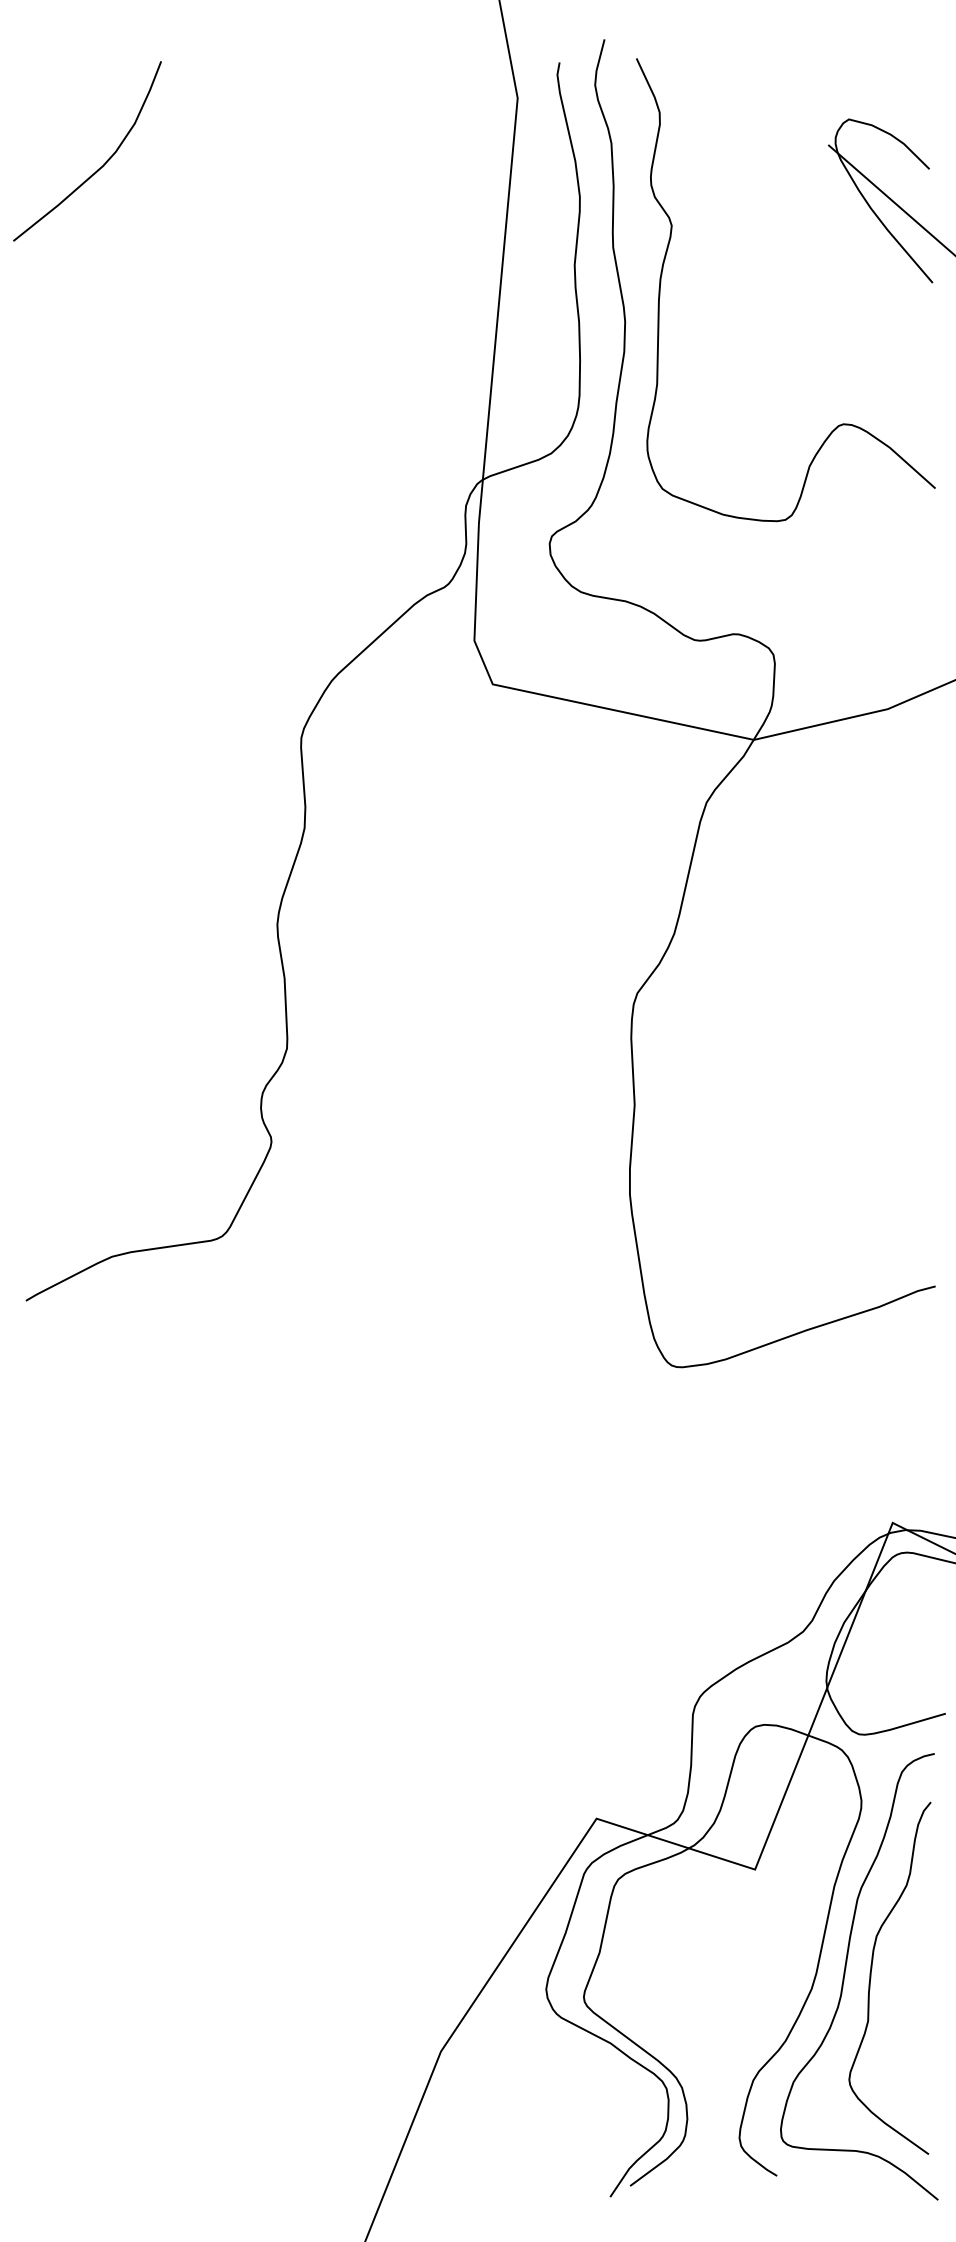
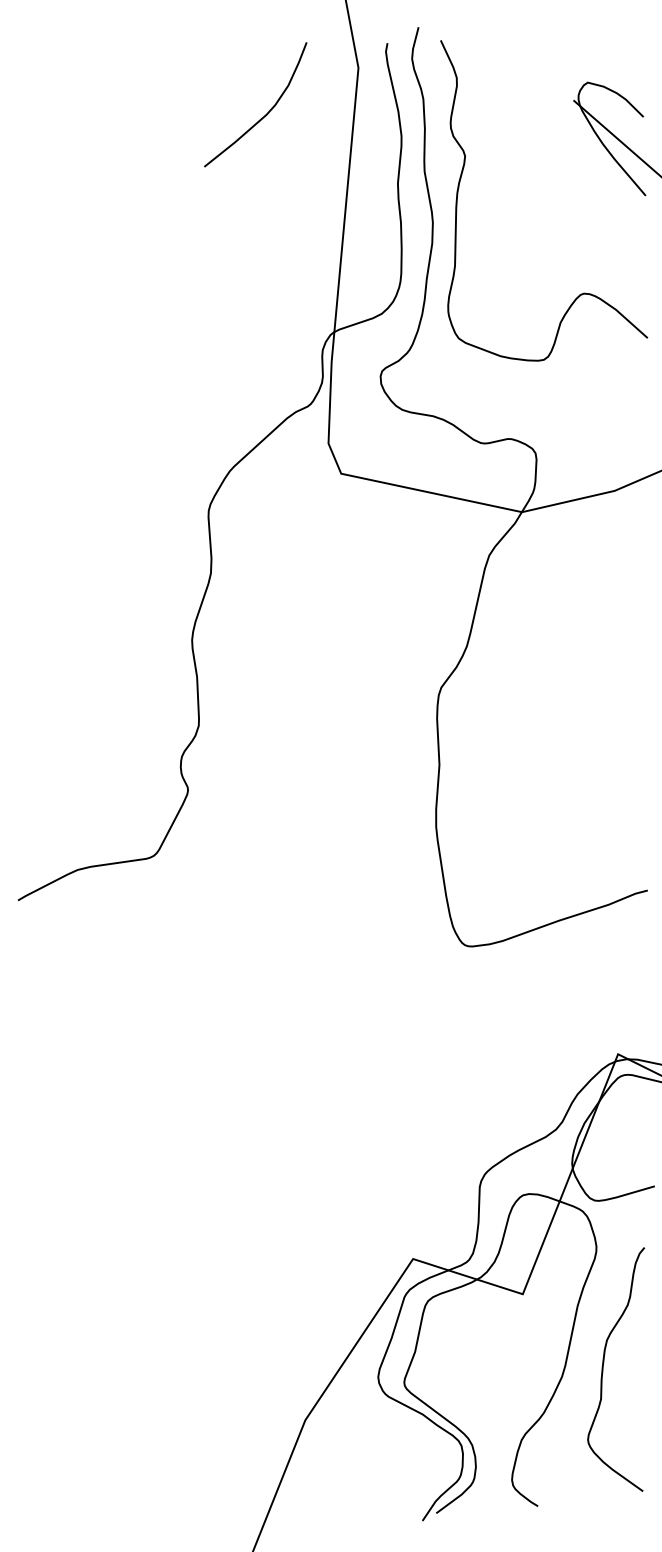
curve: (101, 165) -> (265, 114), moved
curve: (845, 1976) -> (585, 1368), removed

